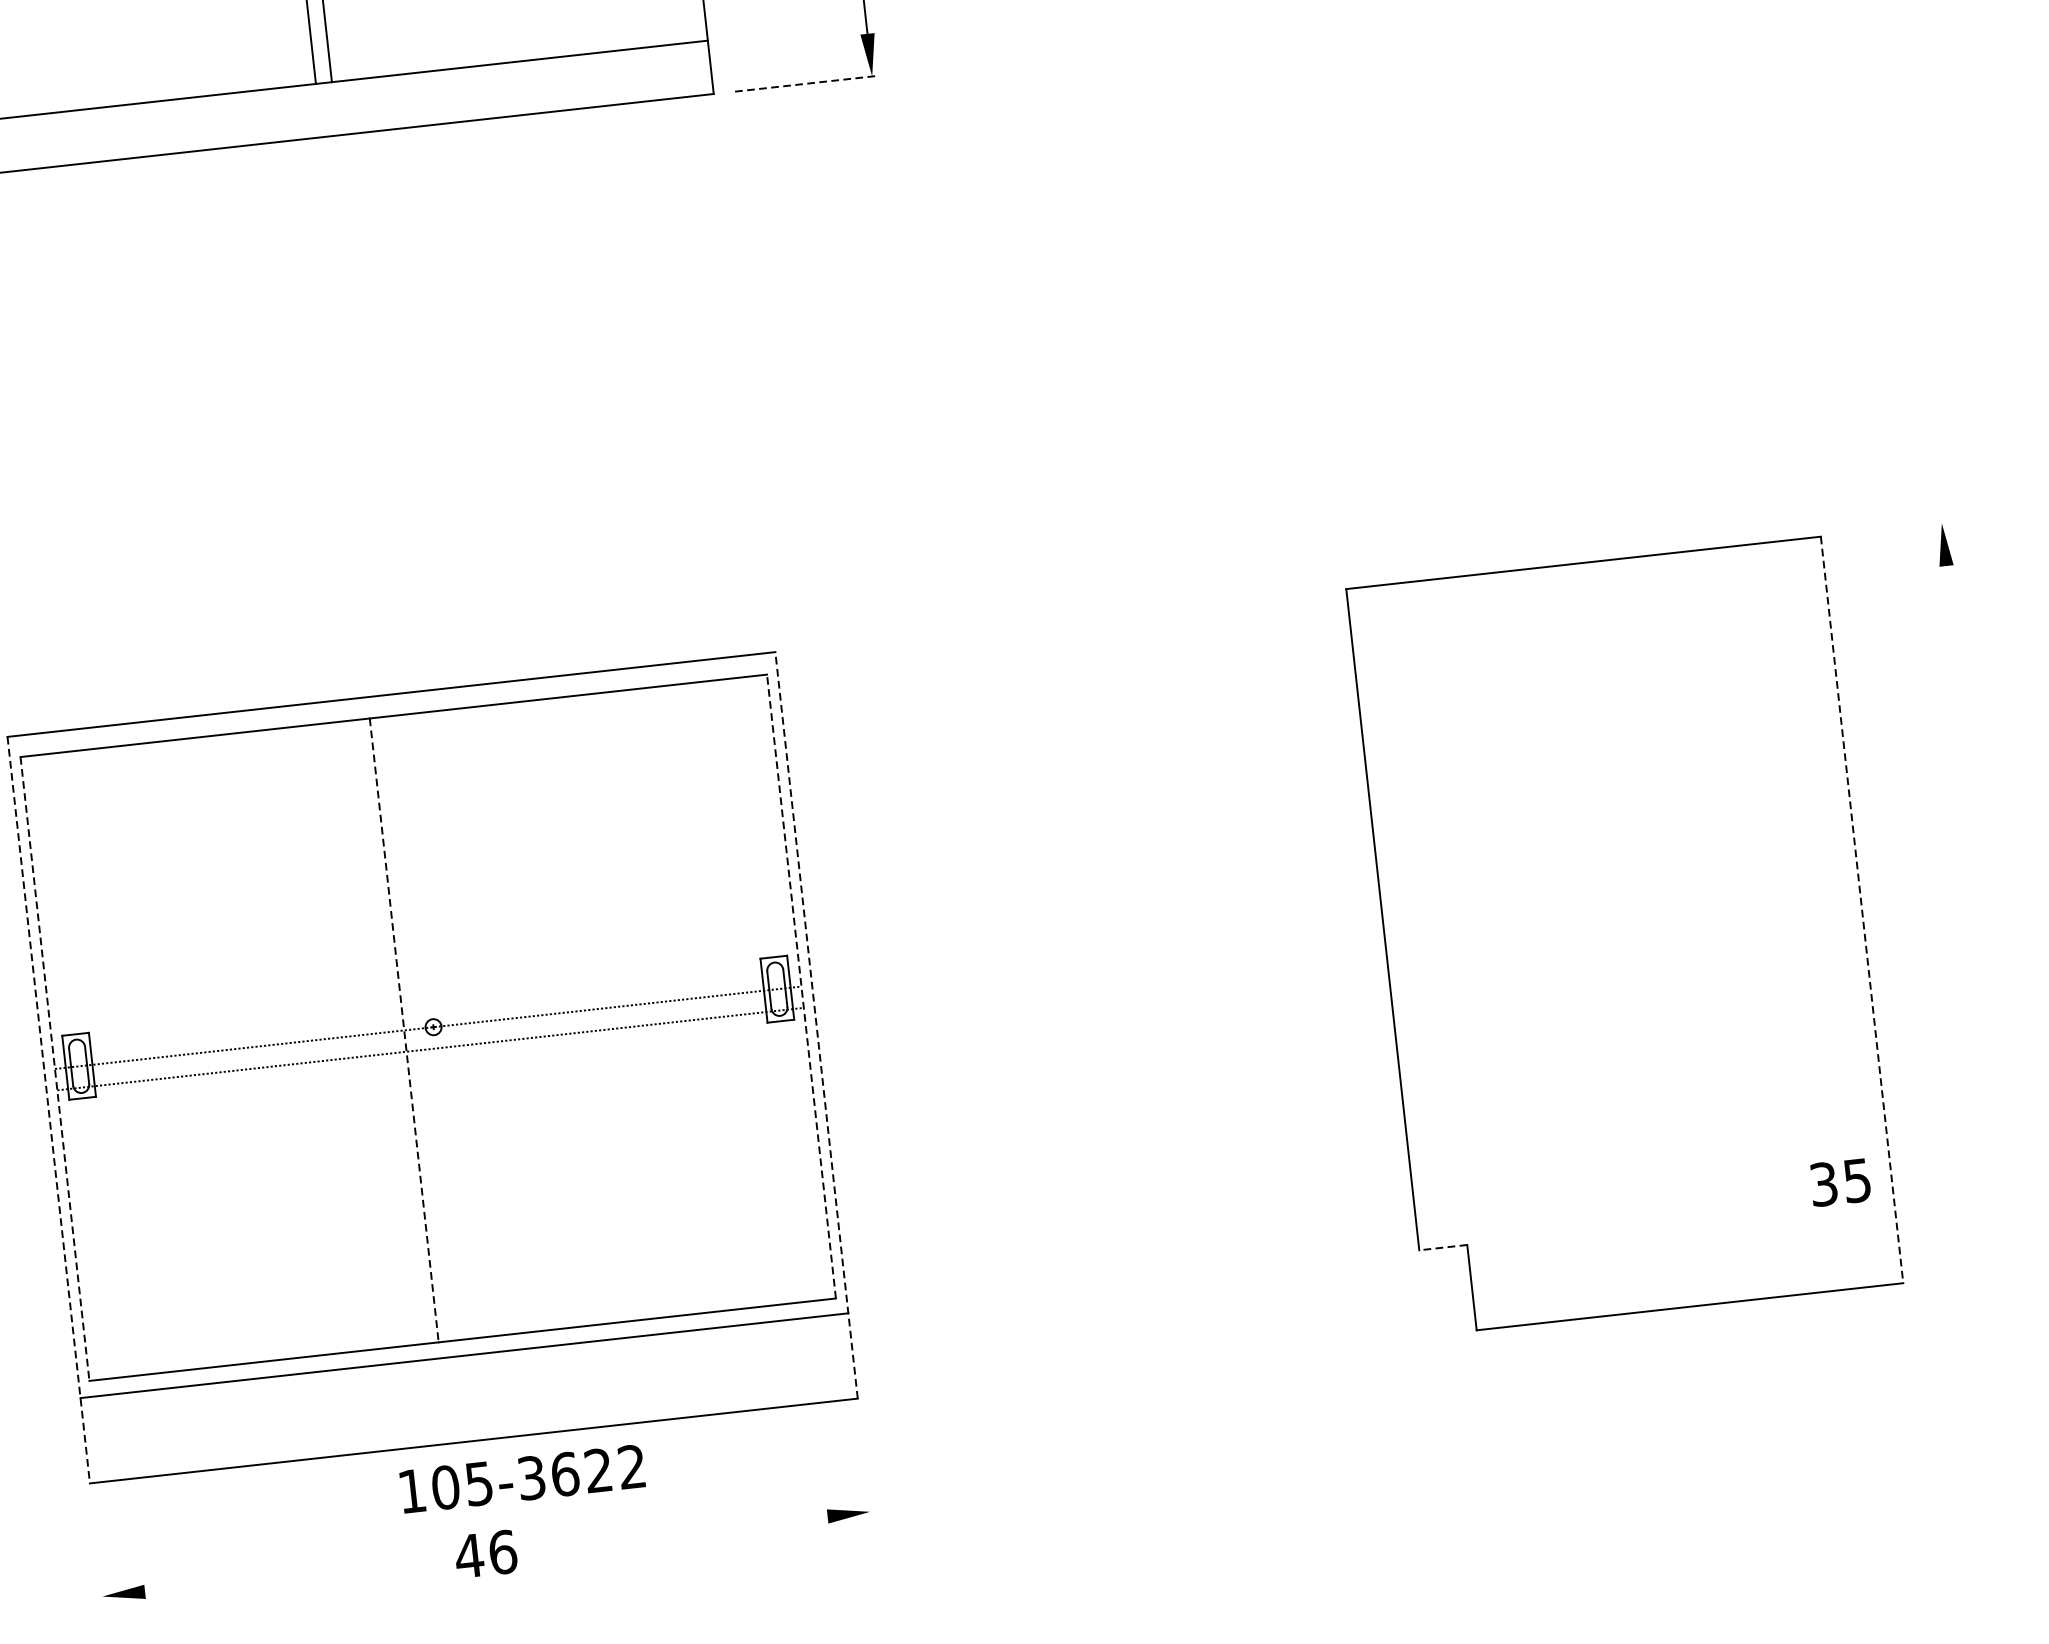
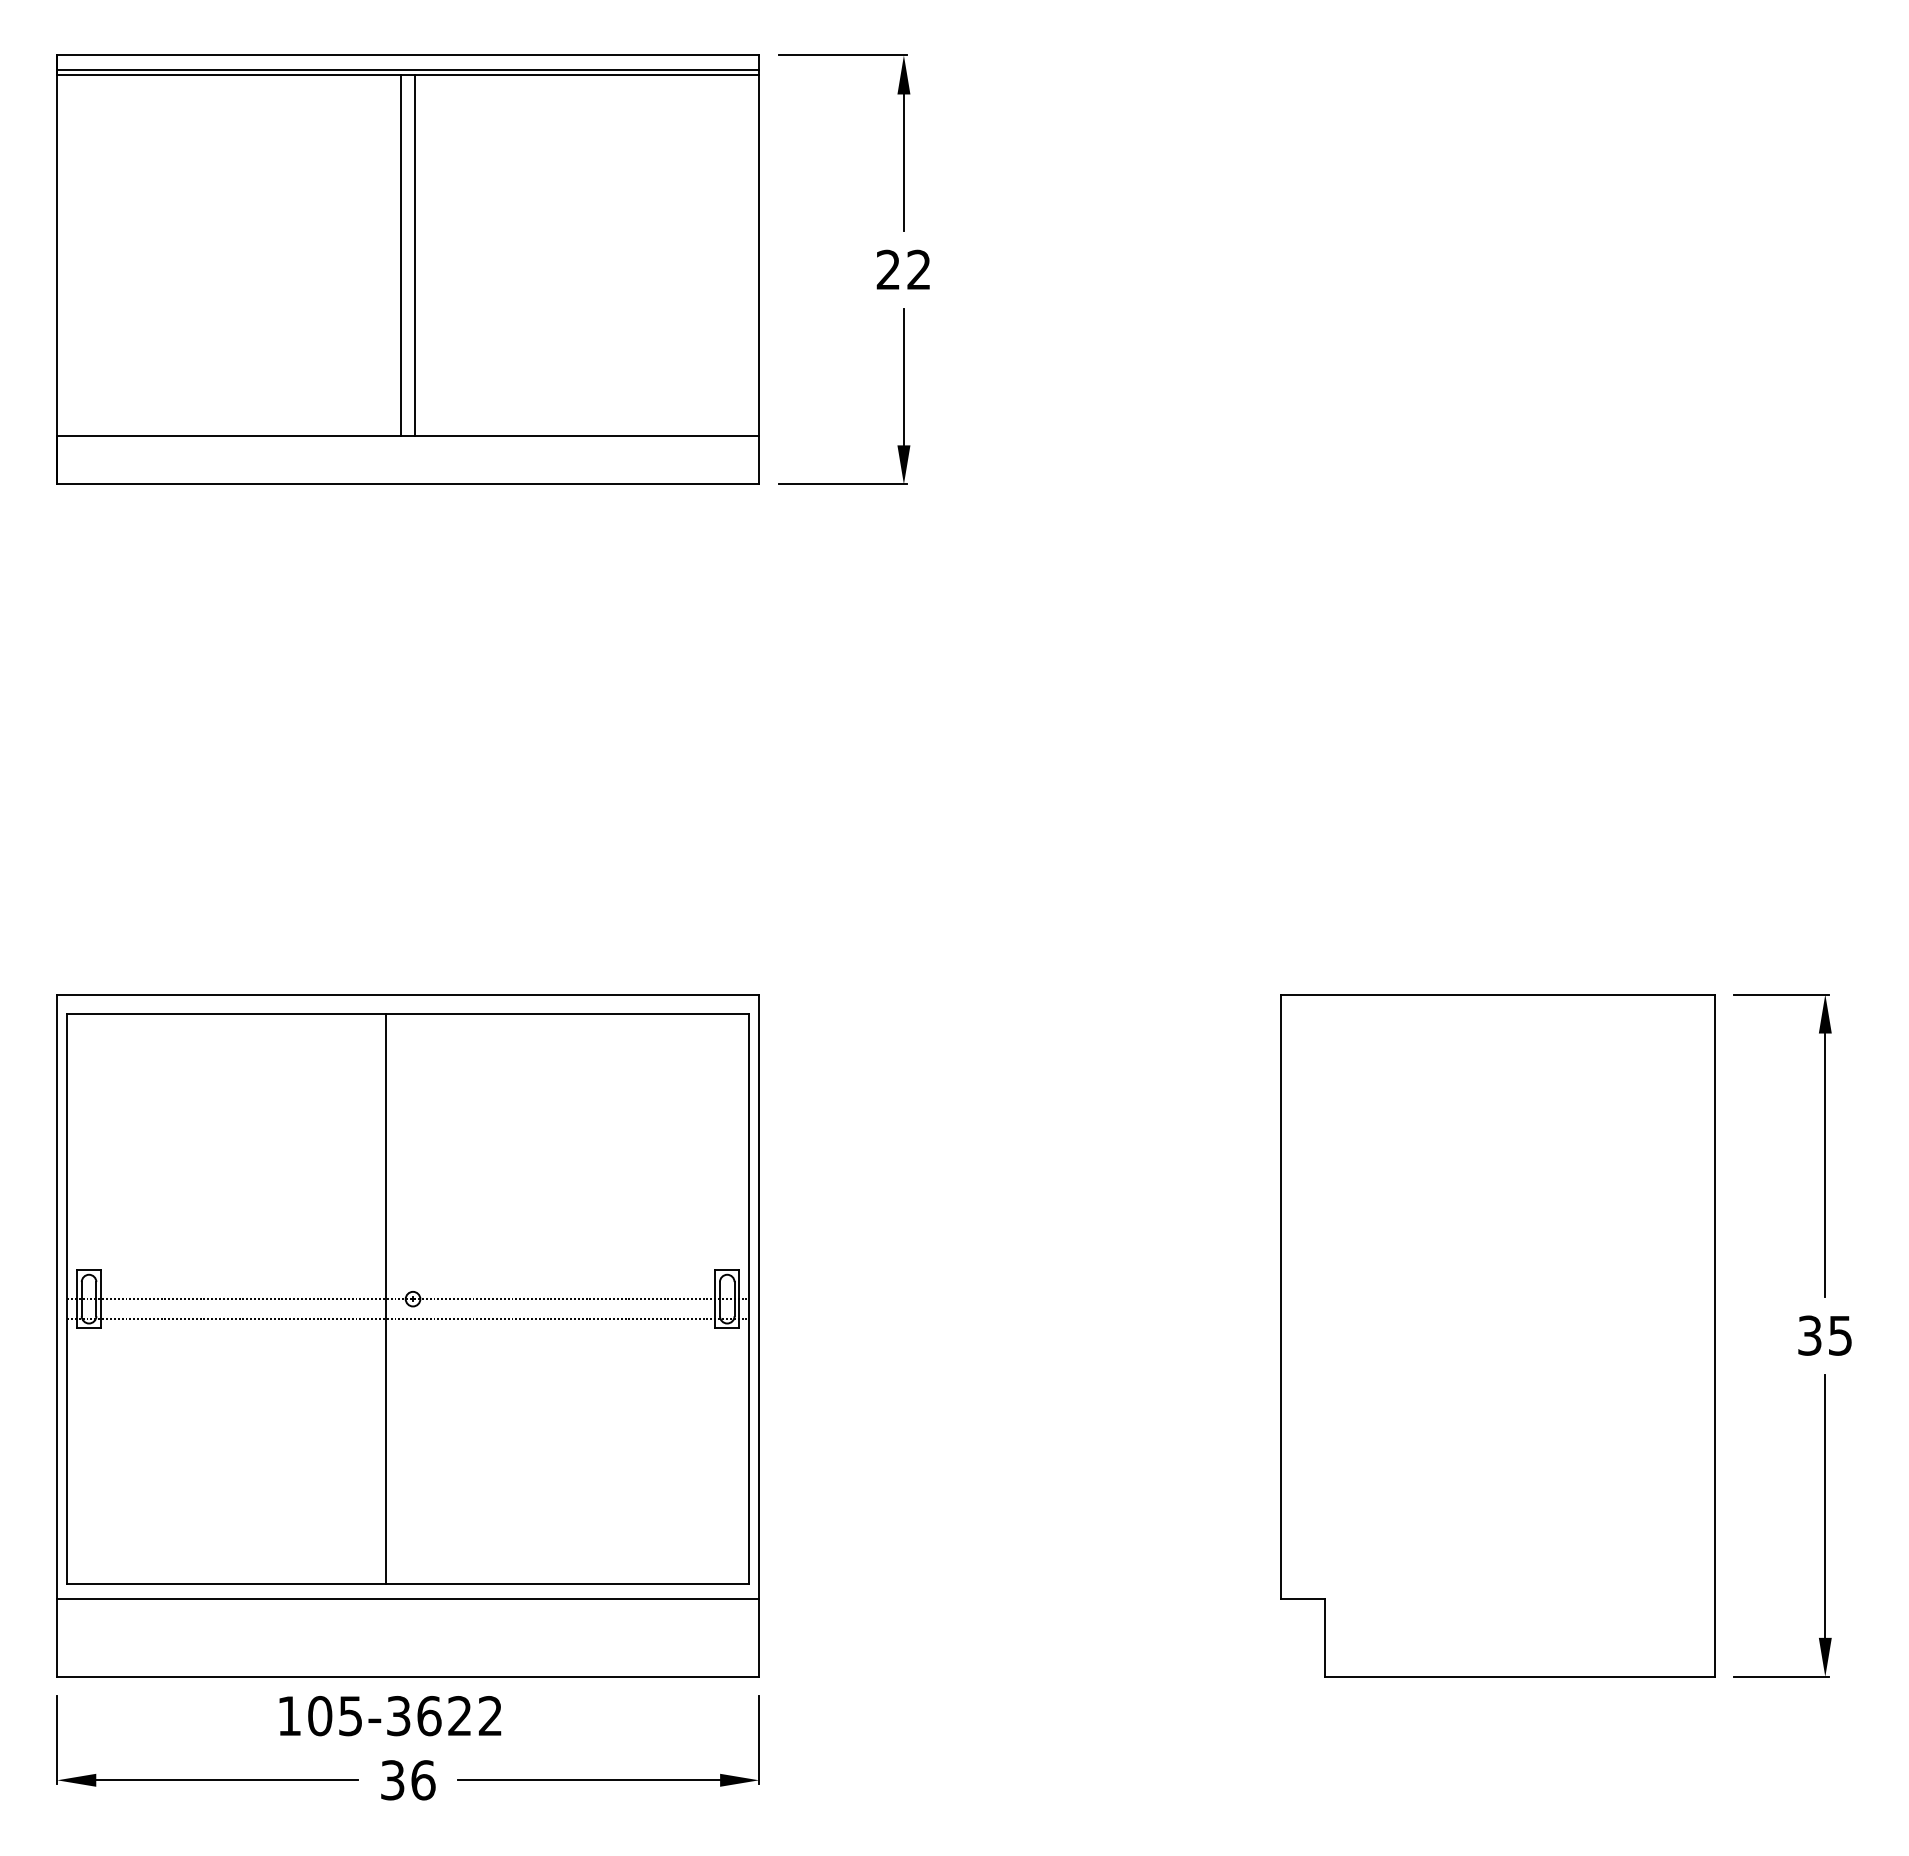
line: (806, 83) -> (843, 484), dashed -> solid
line: (1893, 528) -> (1781, 994), added
line: (1962, 709) -> (1825, 1164), added
line: (1861, 910) -> (1714, 1336), dashed -> solid
line: (801, 985) -> (749, 1298), dashed -> solid
line: (816, 1025) -> (759, 1335), dashed -> solid
line: (404, 1030) -> (386, 1299), dashed -> solid
line: (55, 1069) -> (67, 1299), dashed -> solid
part: (2005, 1104) -> (1824, 1525), added
line: (49, 1110) -> (57, 1336), dashed -> solid
text: (1839, 1182) -> (1824, 1335), moved
line: (1442, 1247) -> (1302, 1598), dashed -> solid
line: (865, 1467) -> (759, 1739), added
text: (522, 1479) -> (390, 1716), moved
line: (684, 1532) -> (589, 1780), added
line: (97, 1551) -> (57, 1739), added
text: (469, 1556) -> (392, 1780), 46 -> 36
line: (288, 1576) -> (227, 1780), added

